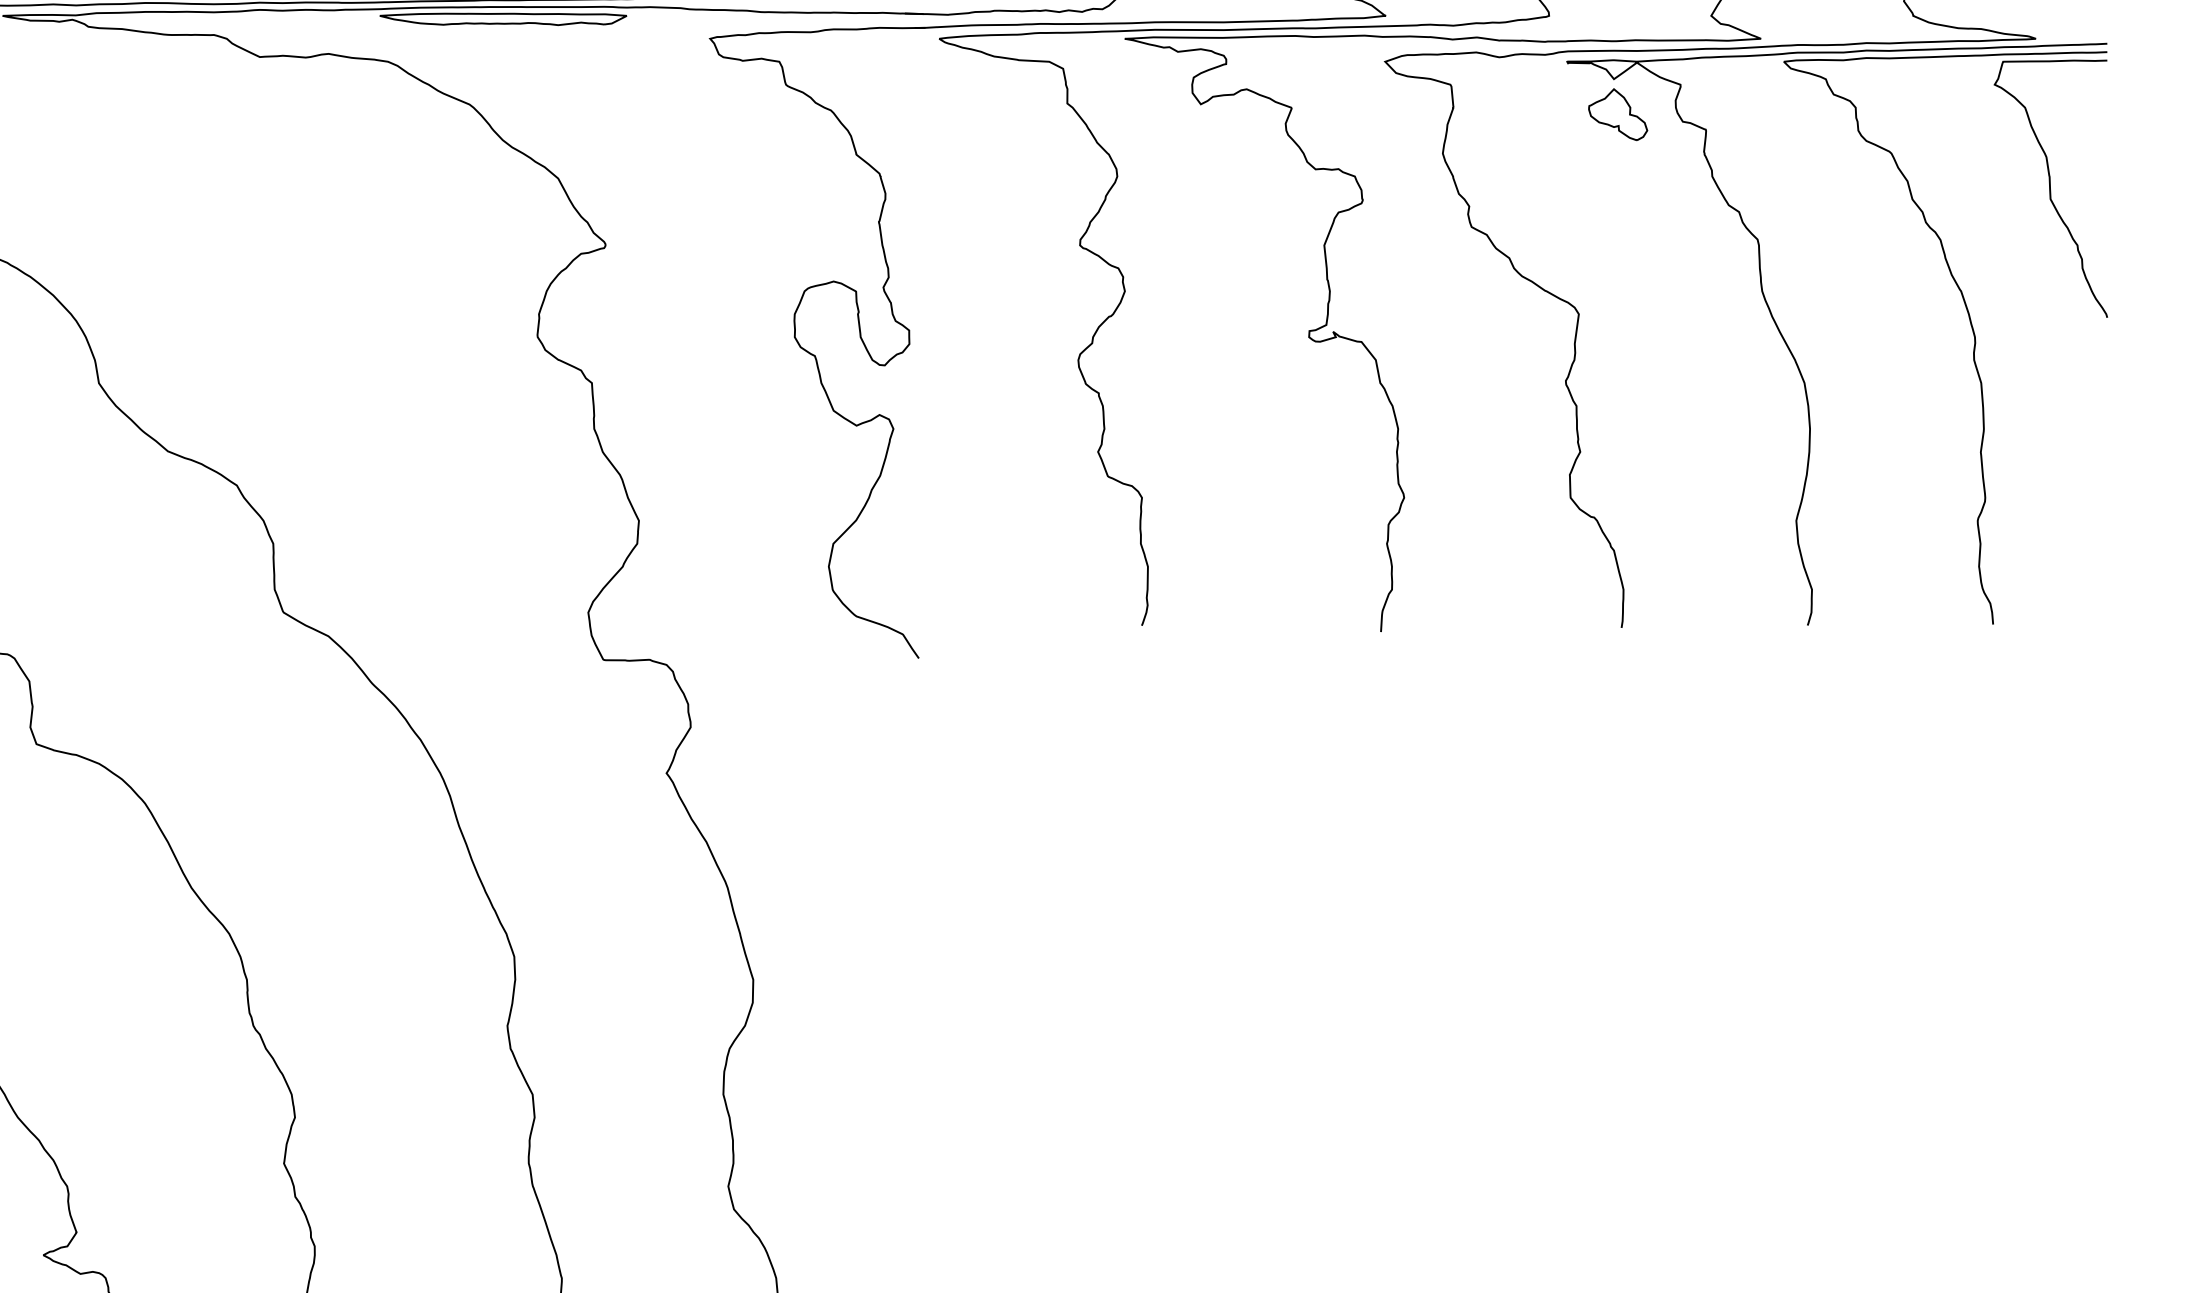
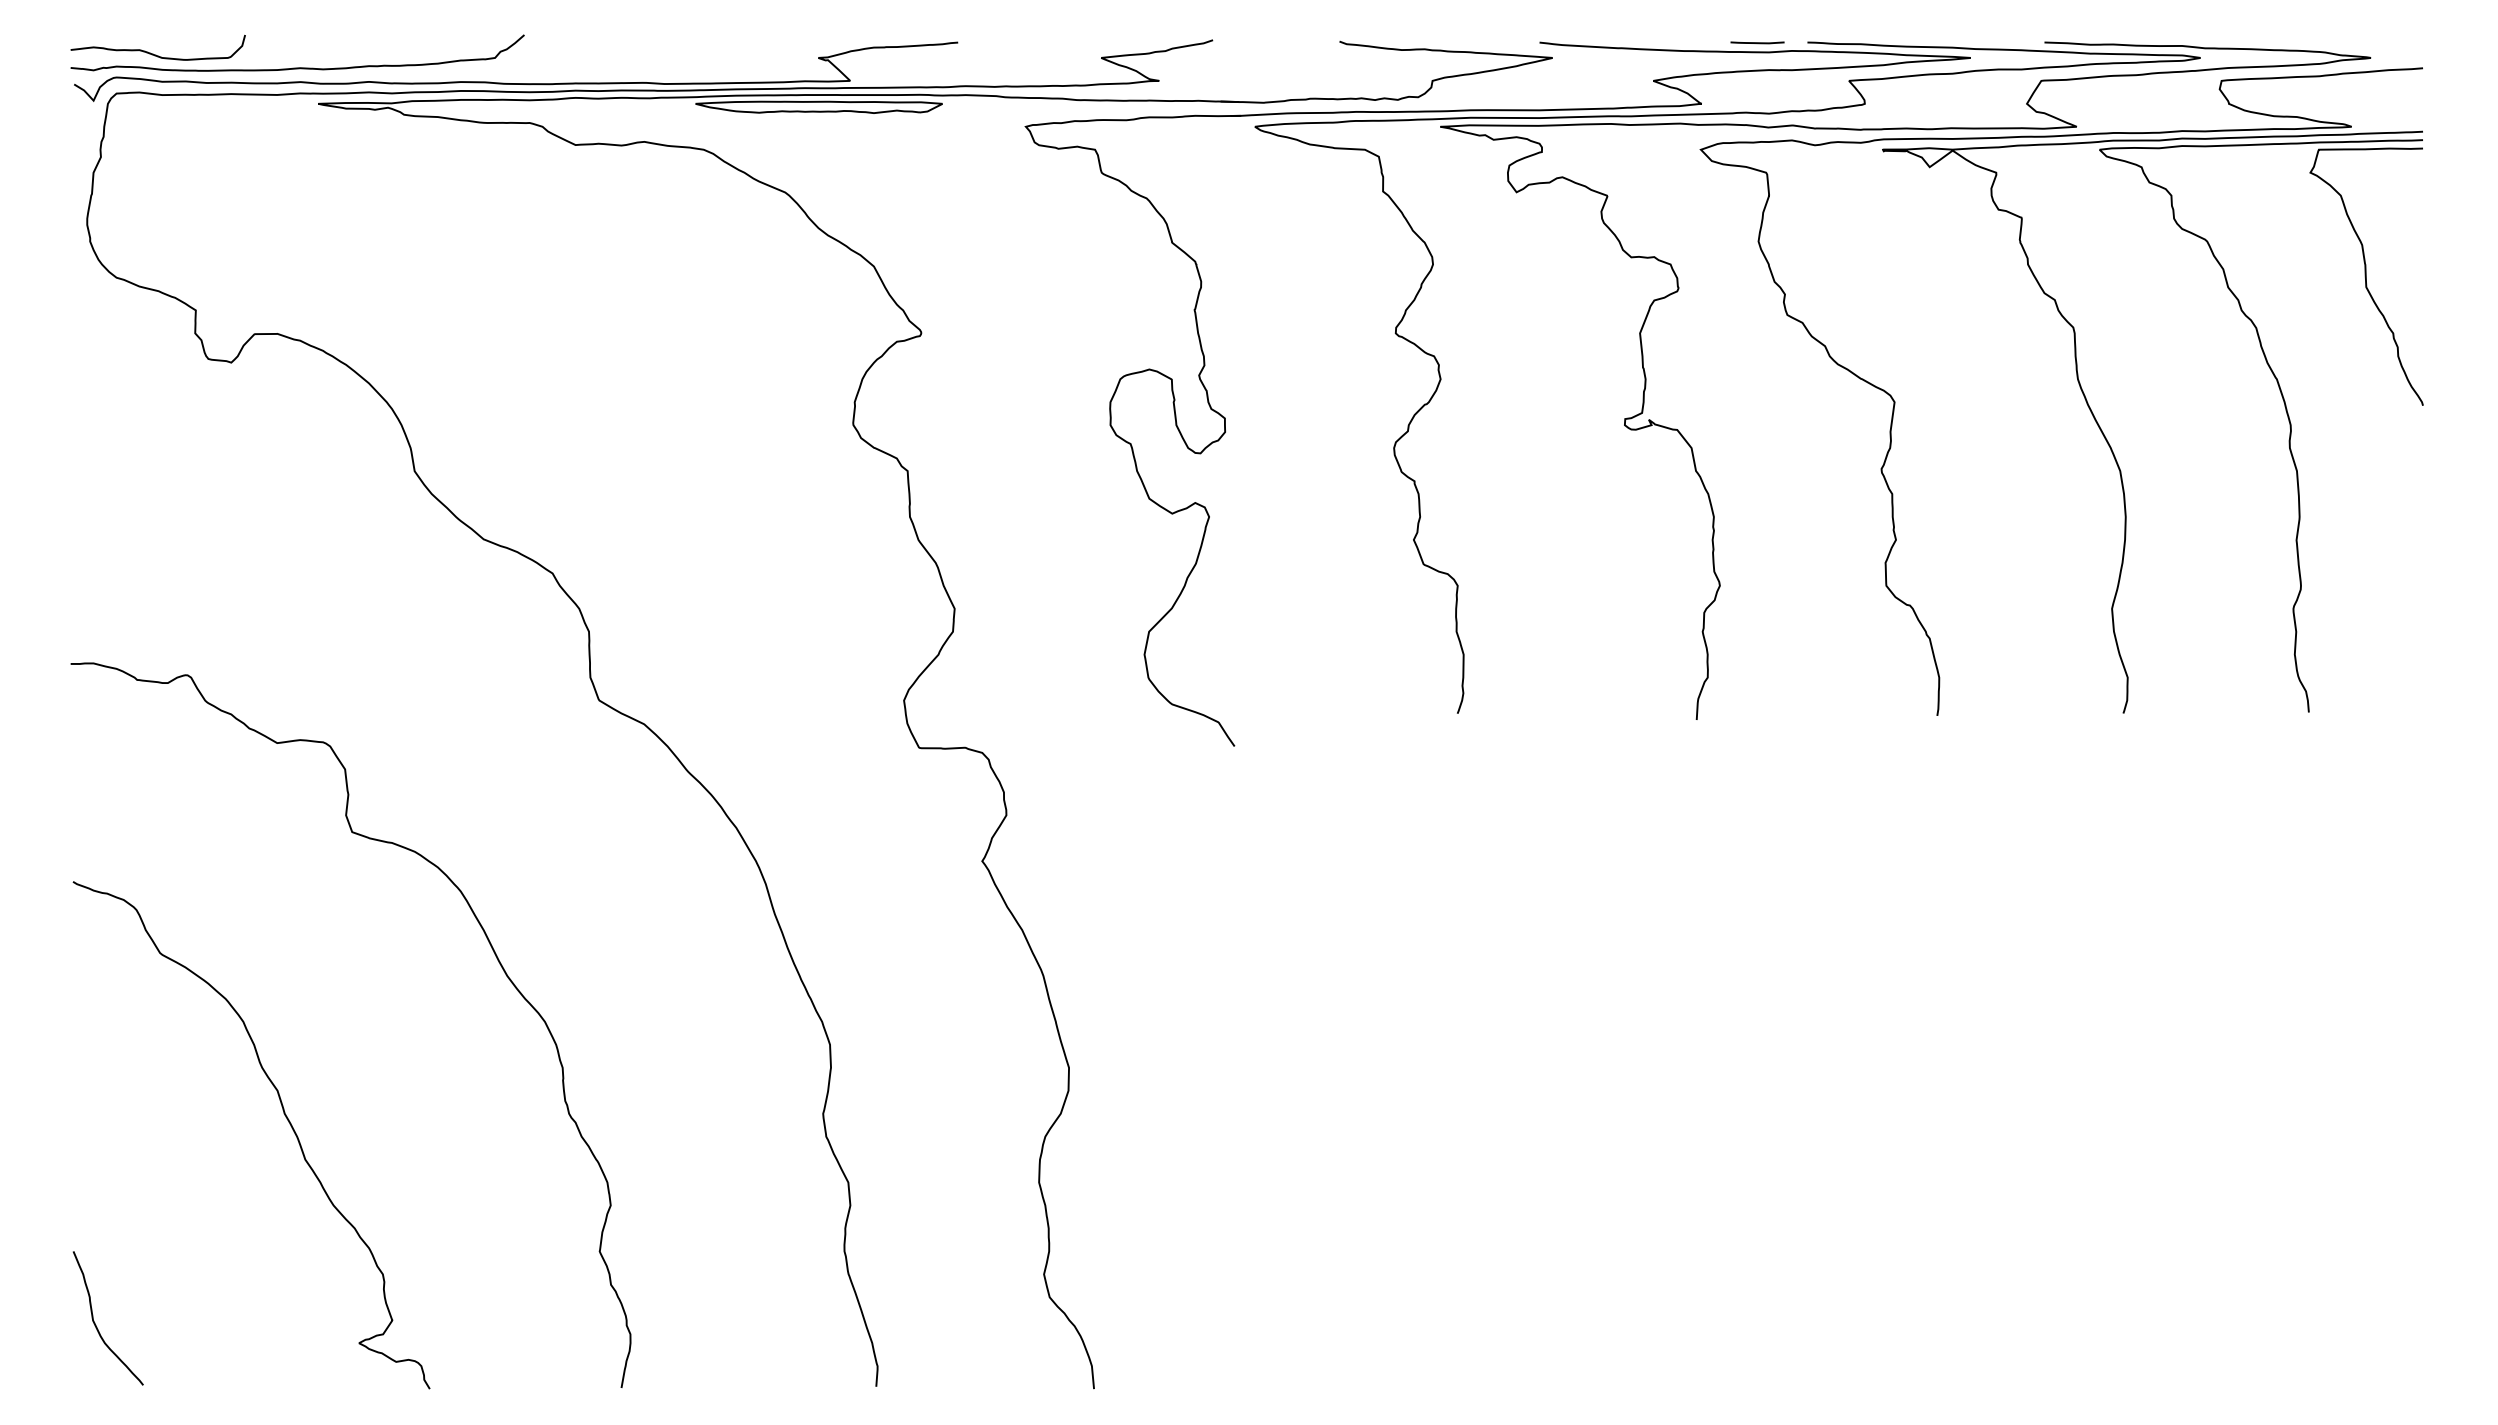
part: (1617, 114) -> (1933, 202), removed

